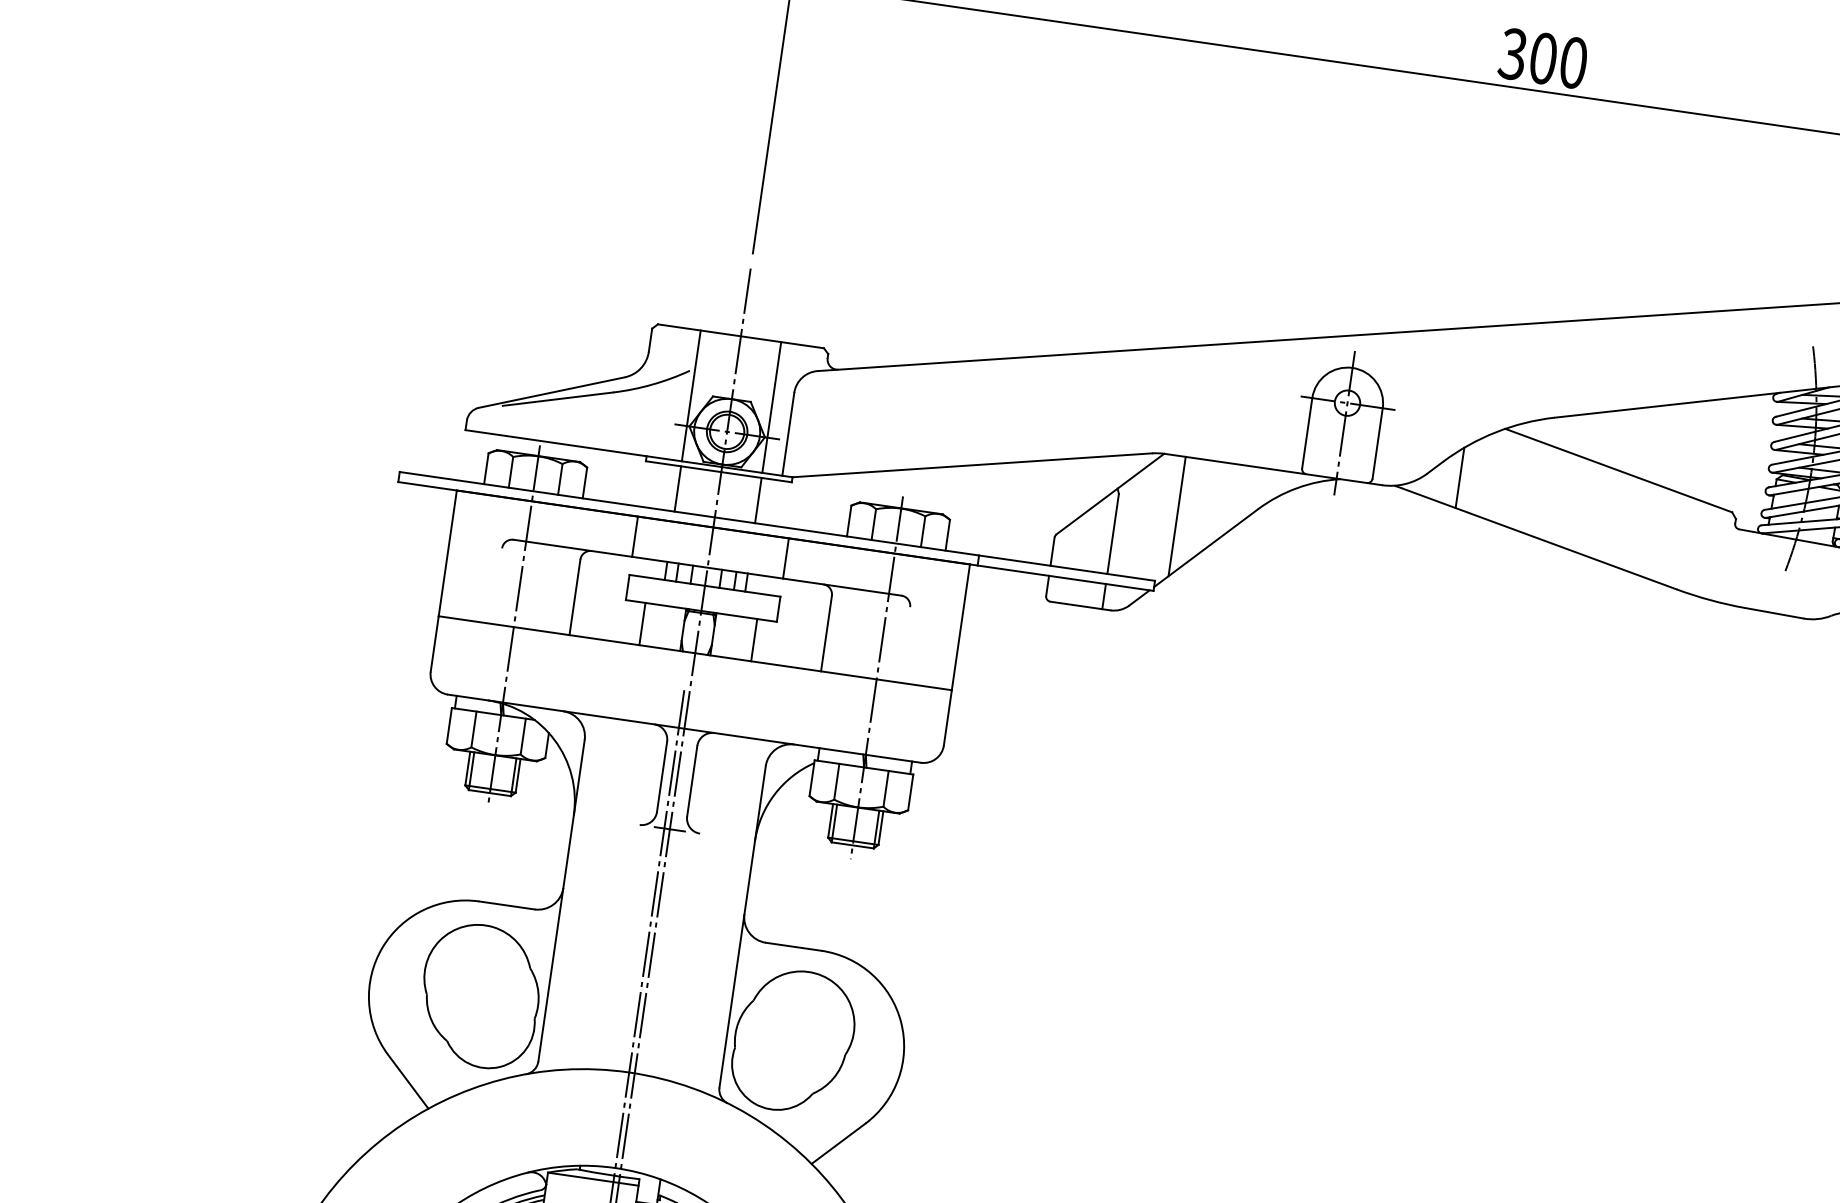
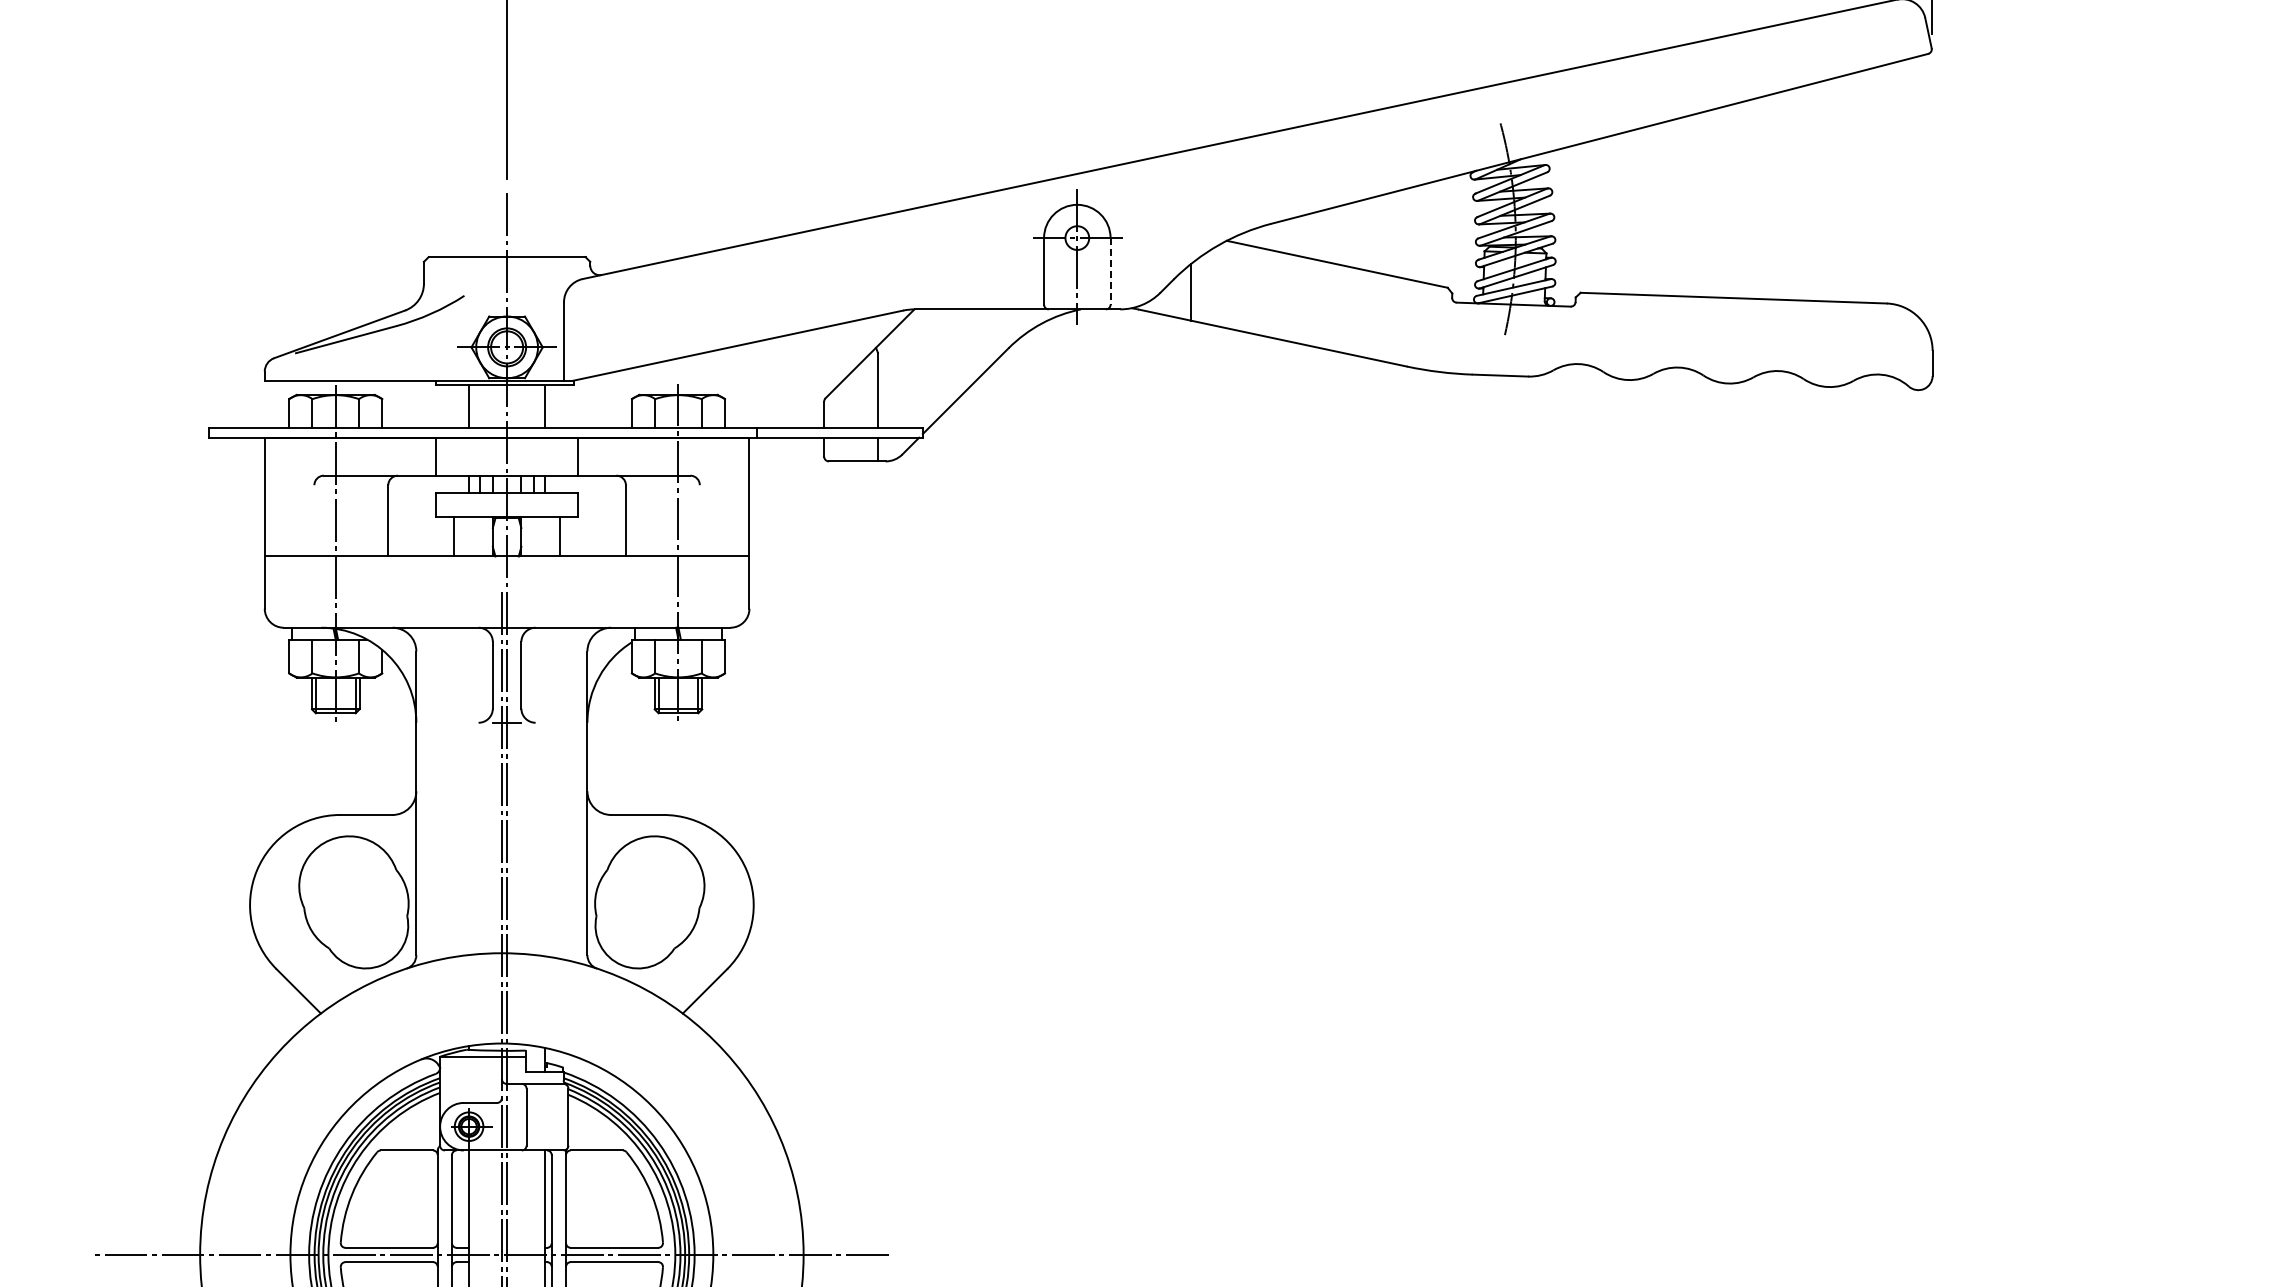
line: (691, 395) -> (469, 318), removed
line: (772, 407) -> (545, 318), removed
line: (1377, 443) -> (1110, 271), solid -> dashed
line: (1176, 516) -> (934, 365), removed

